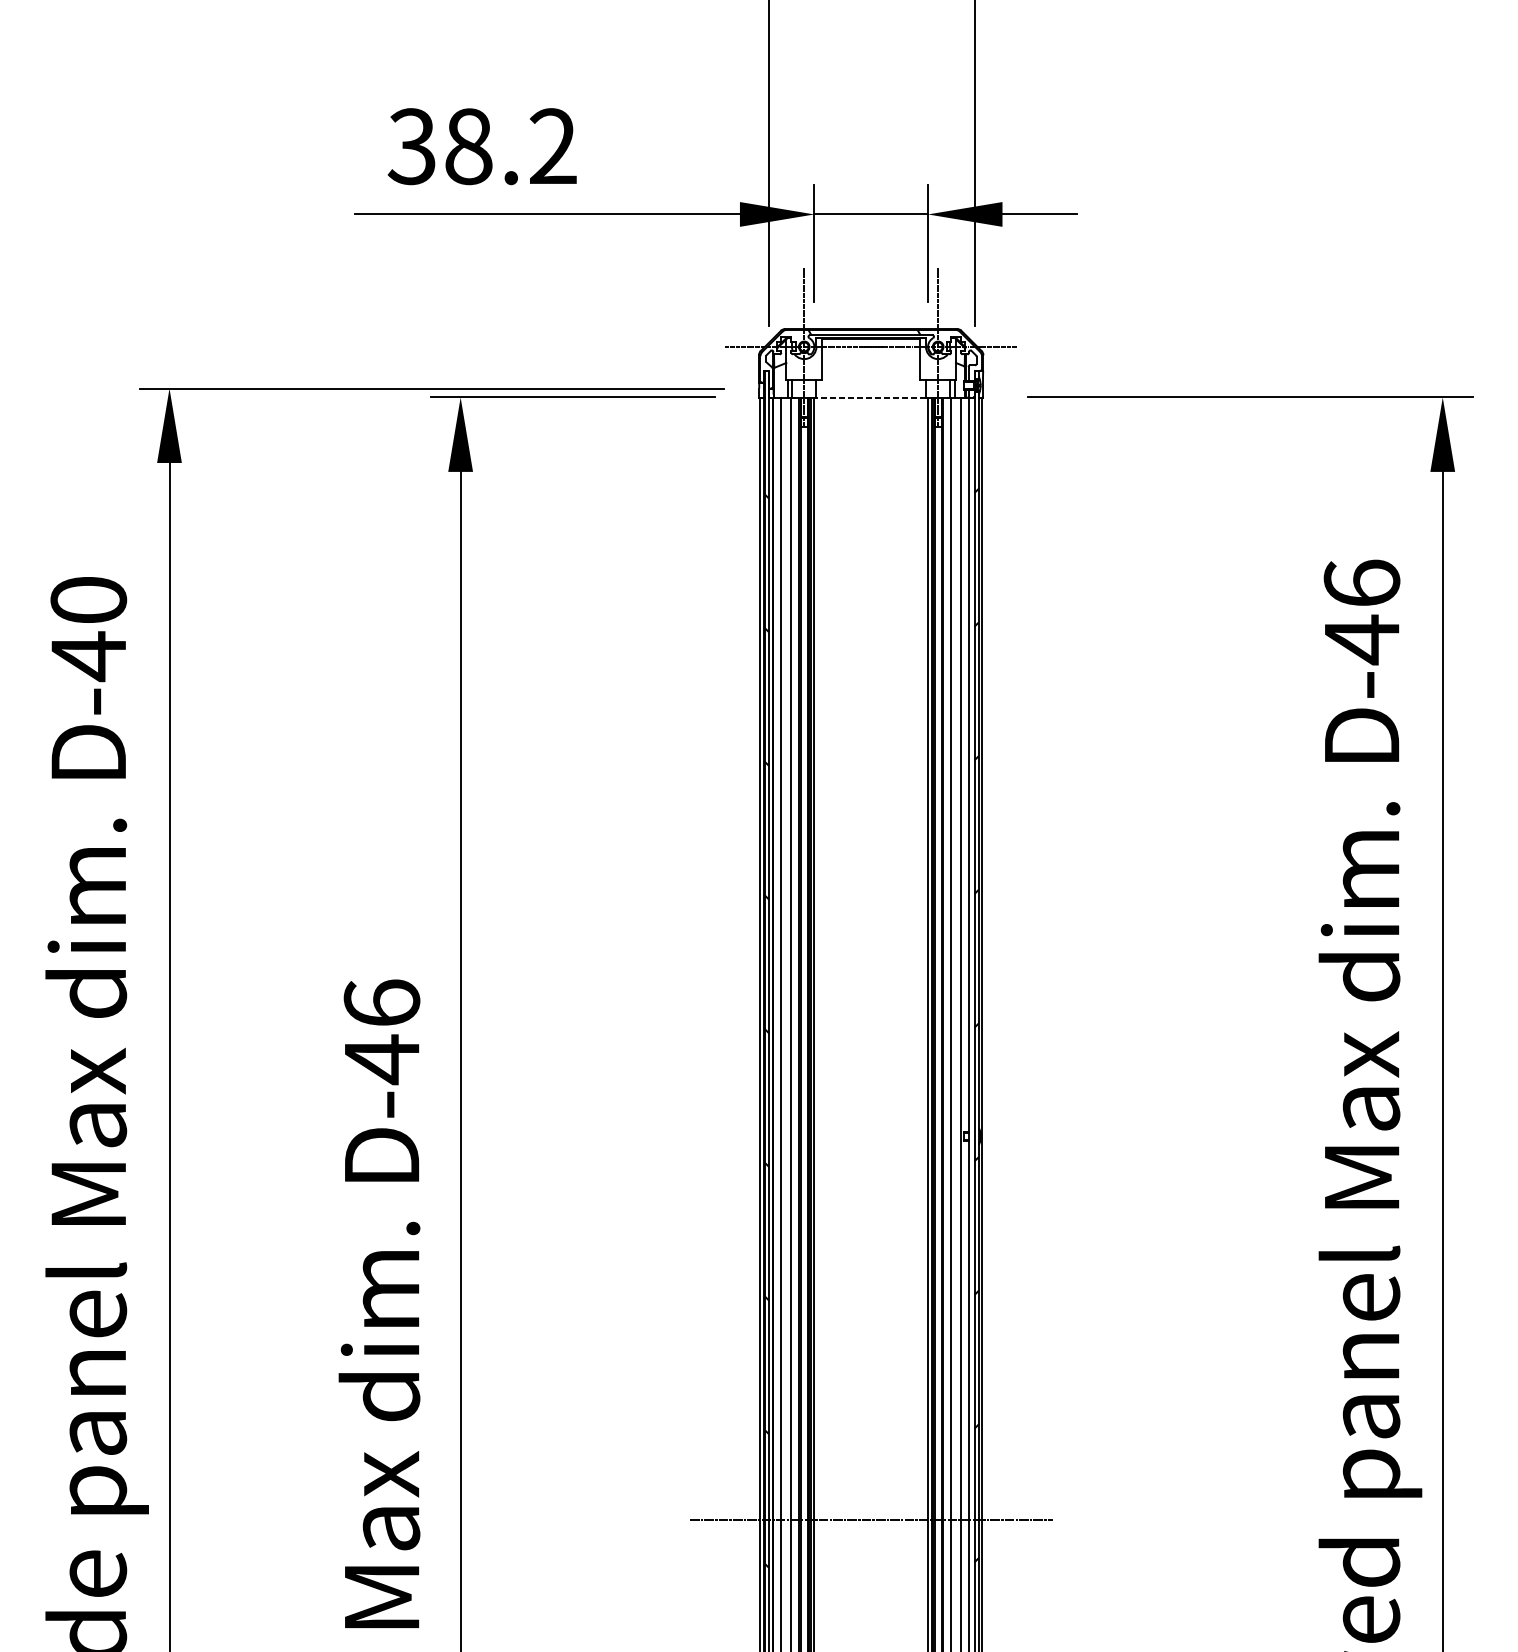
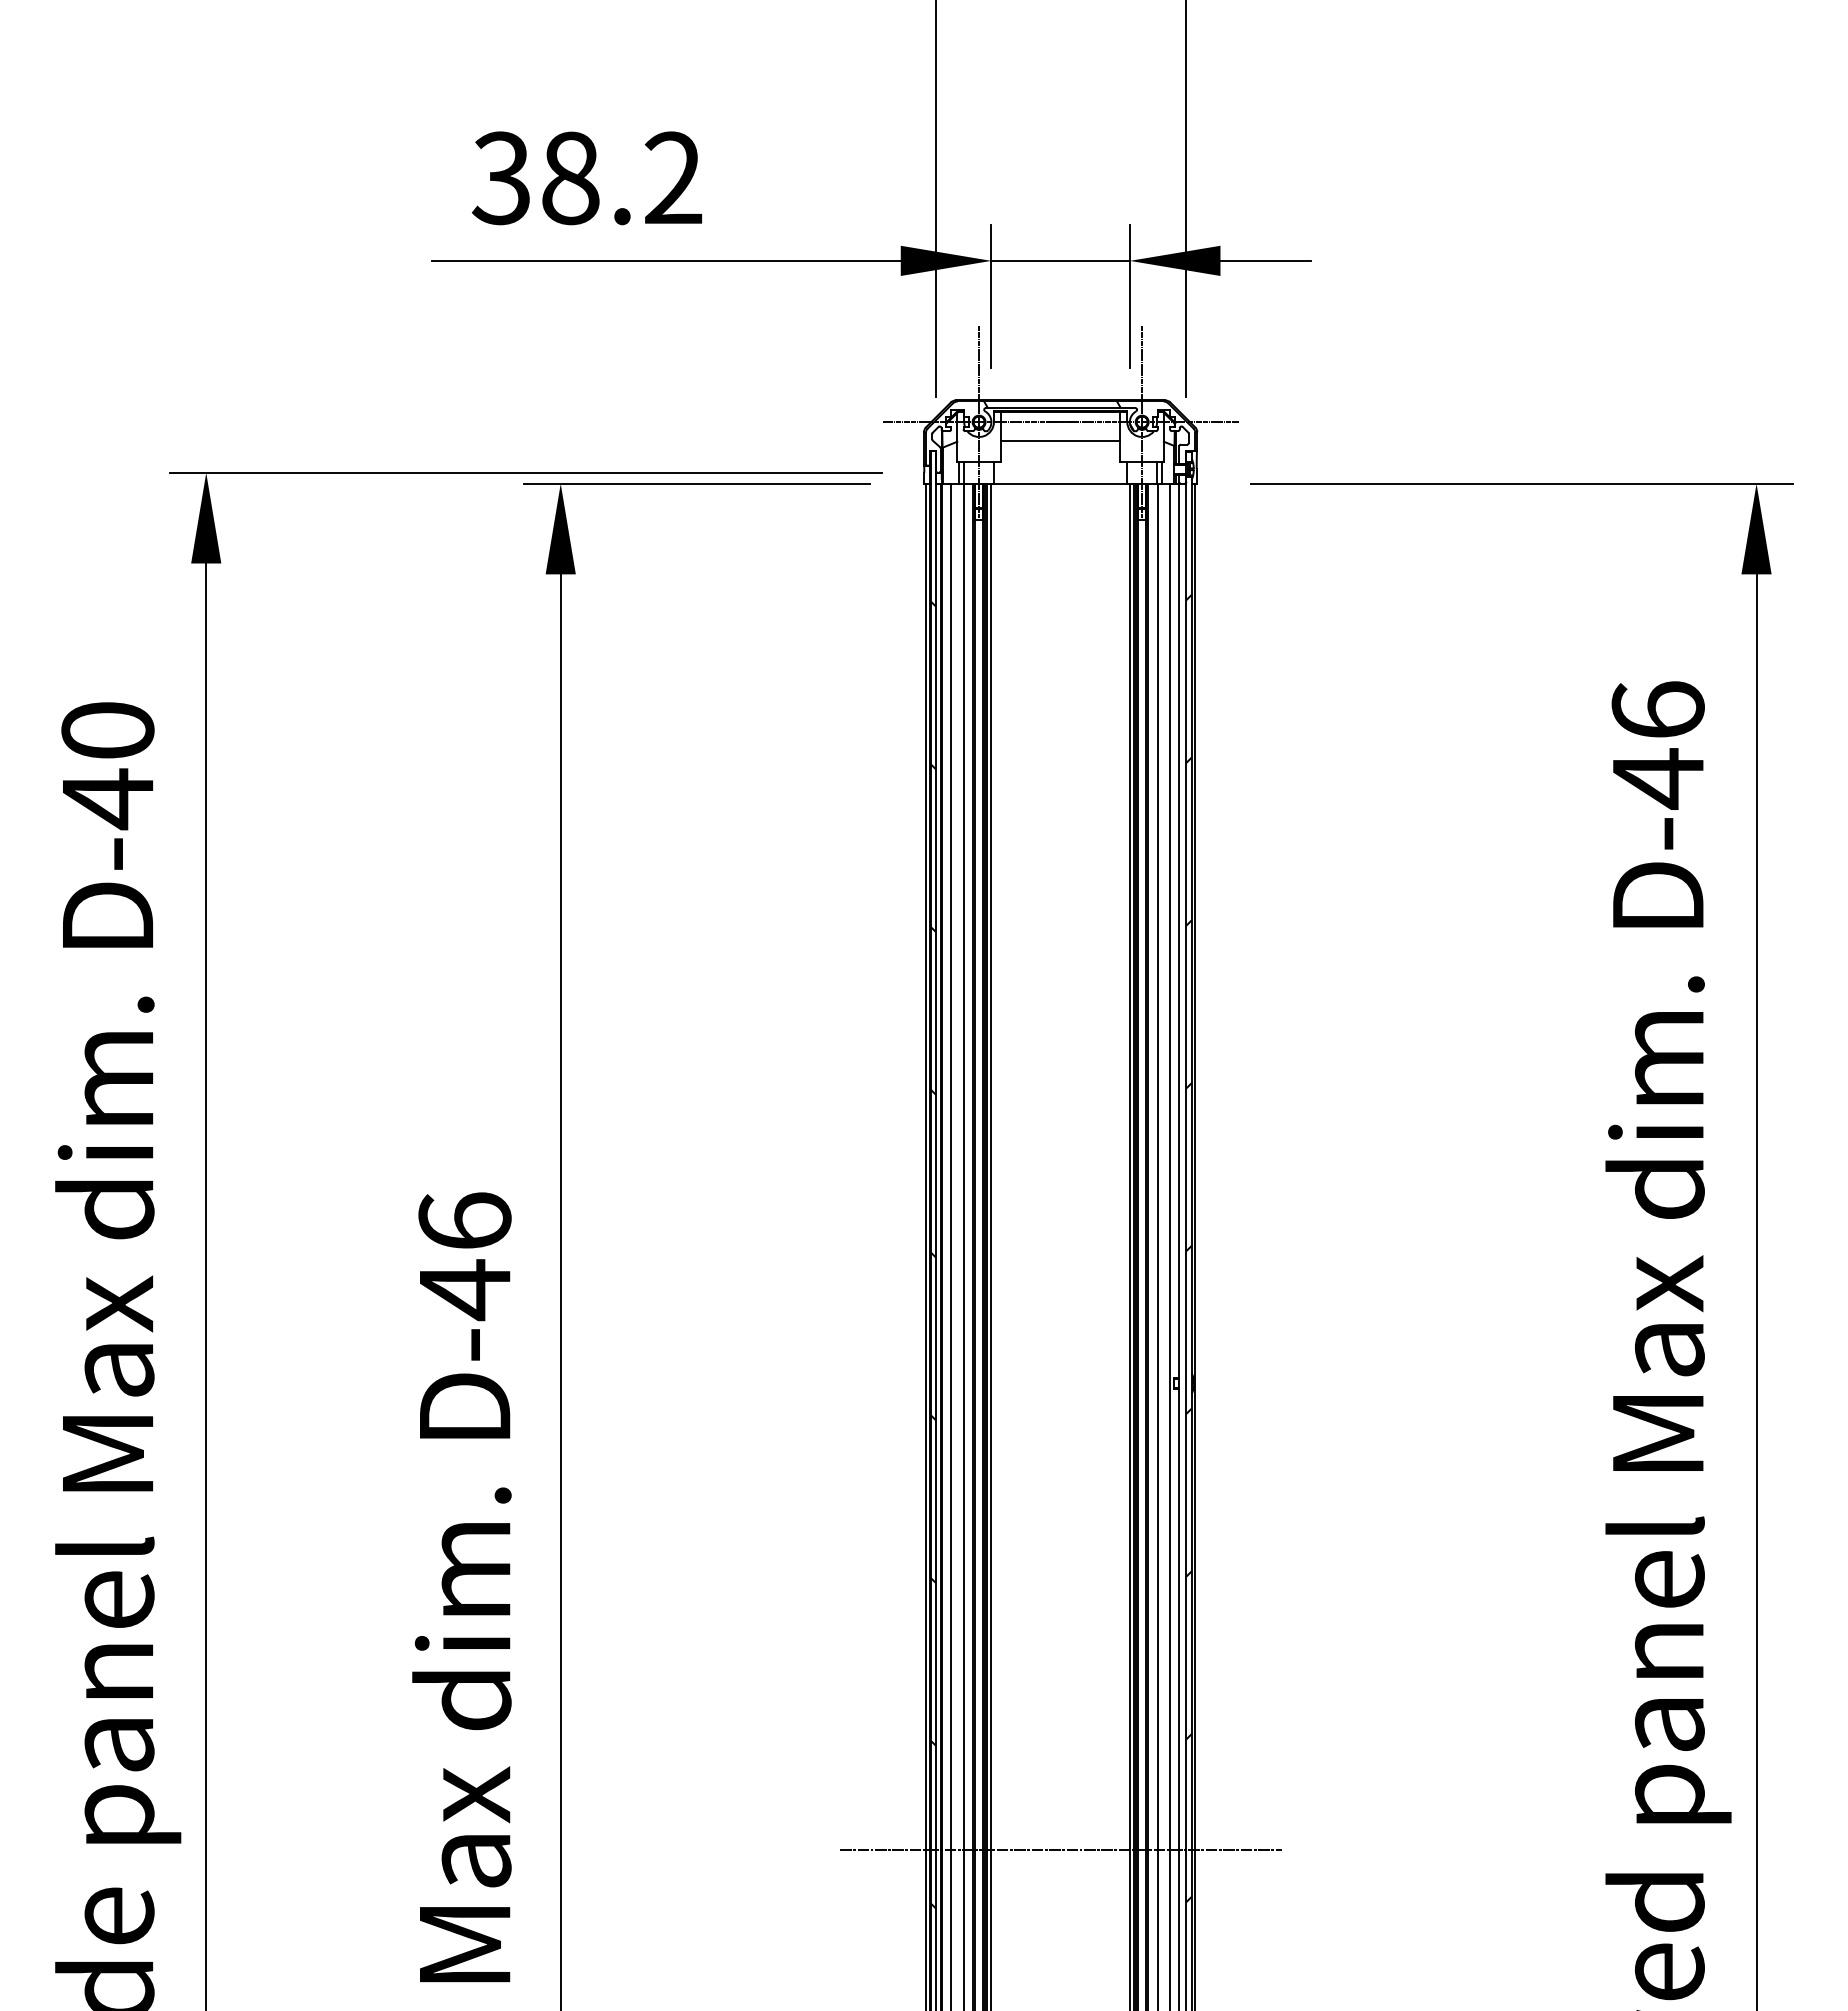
line: (871, 362) -> (1060, 441), added
line: (871, 397) -> (1060, 483), dashed -> solid

